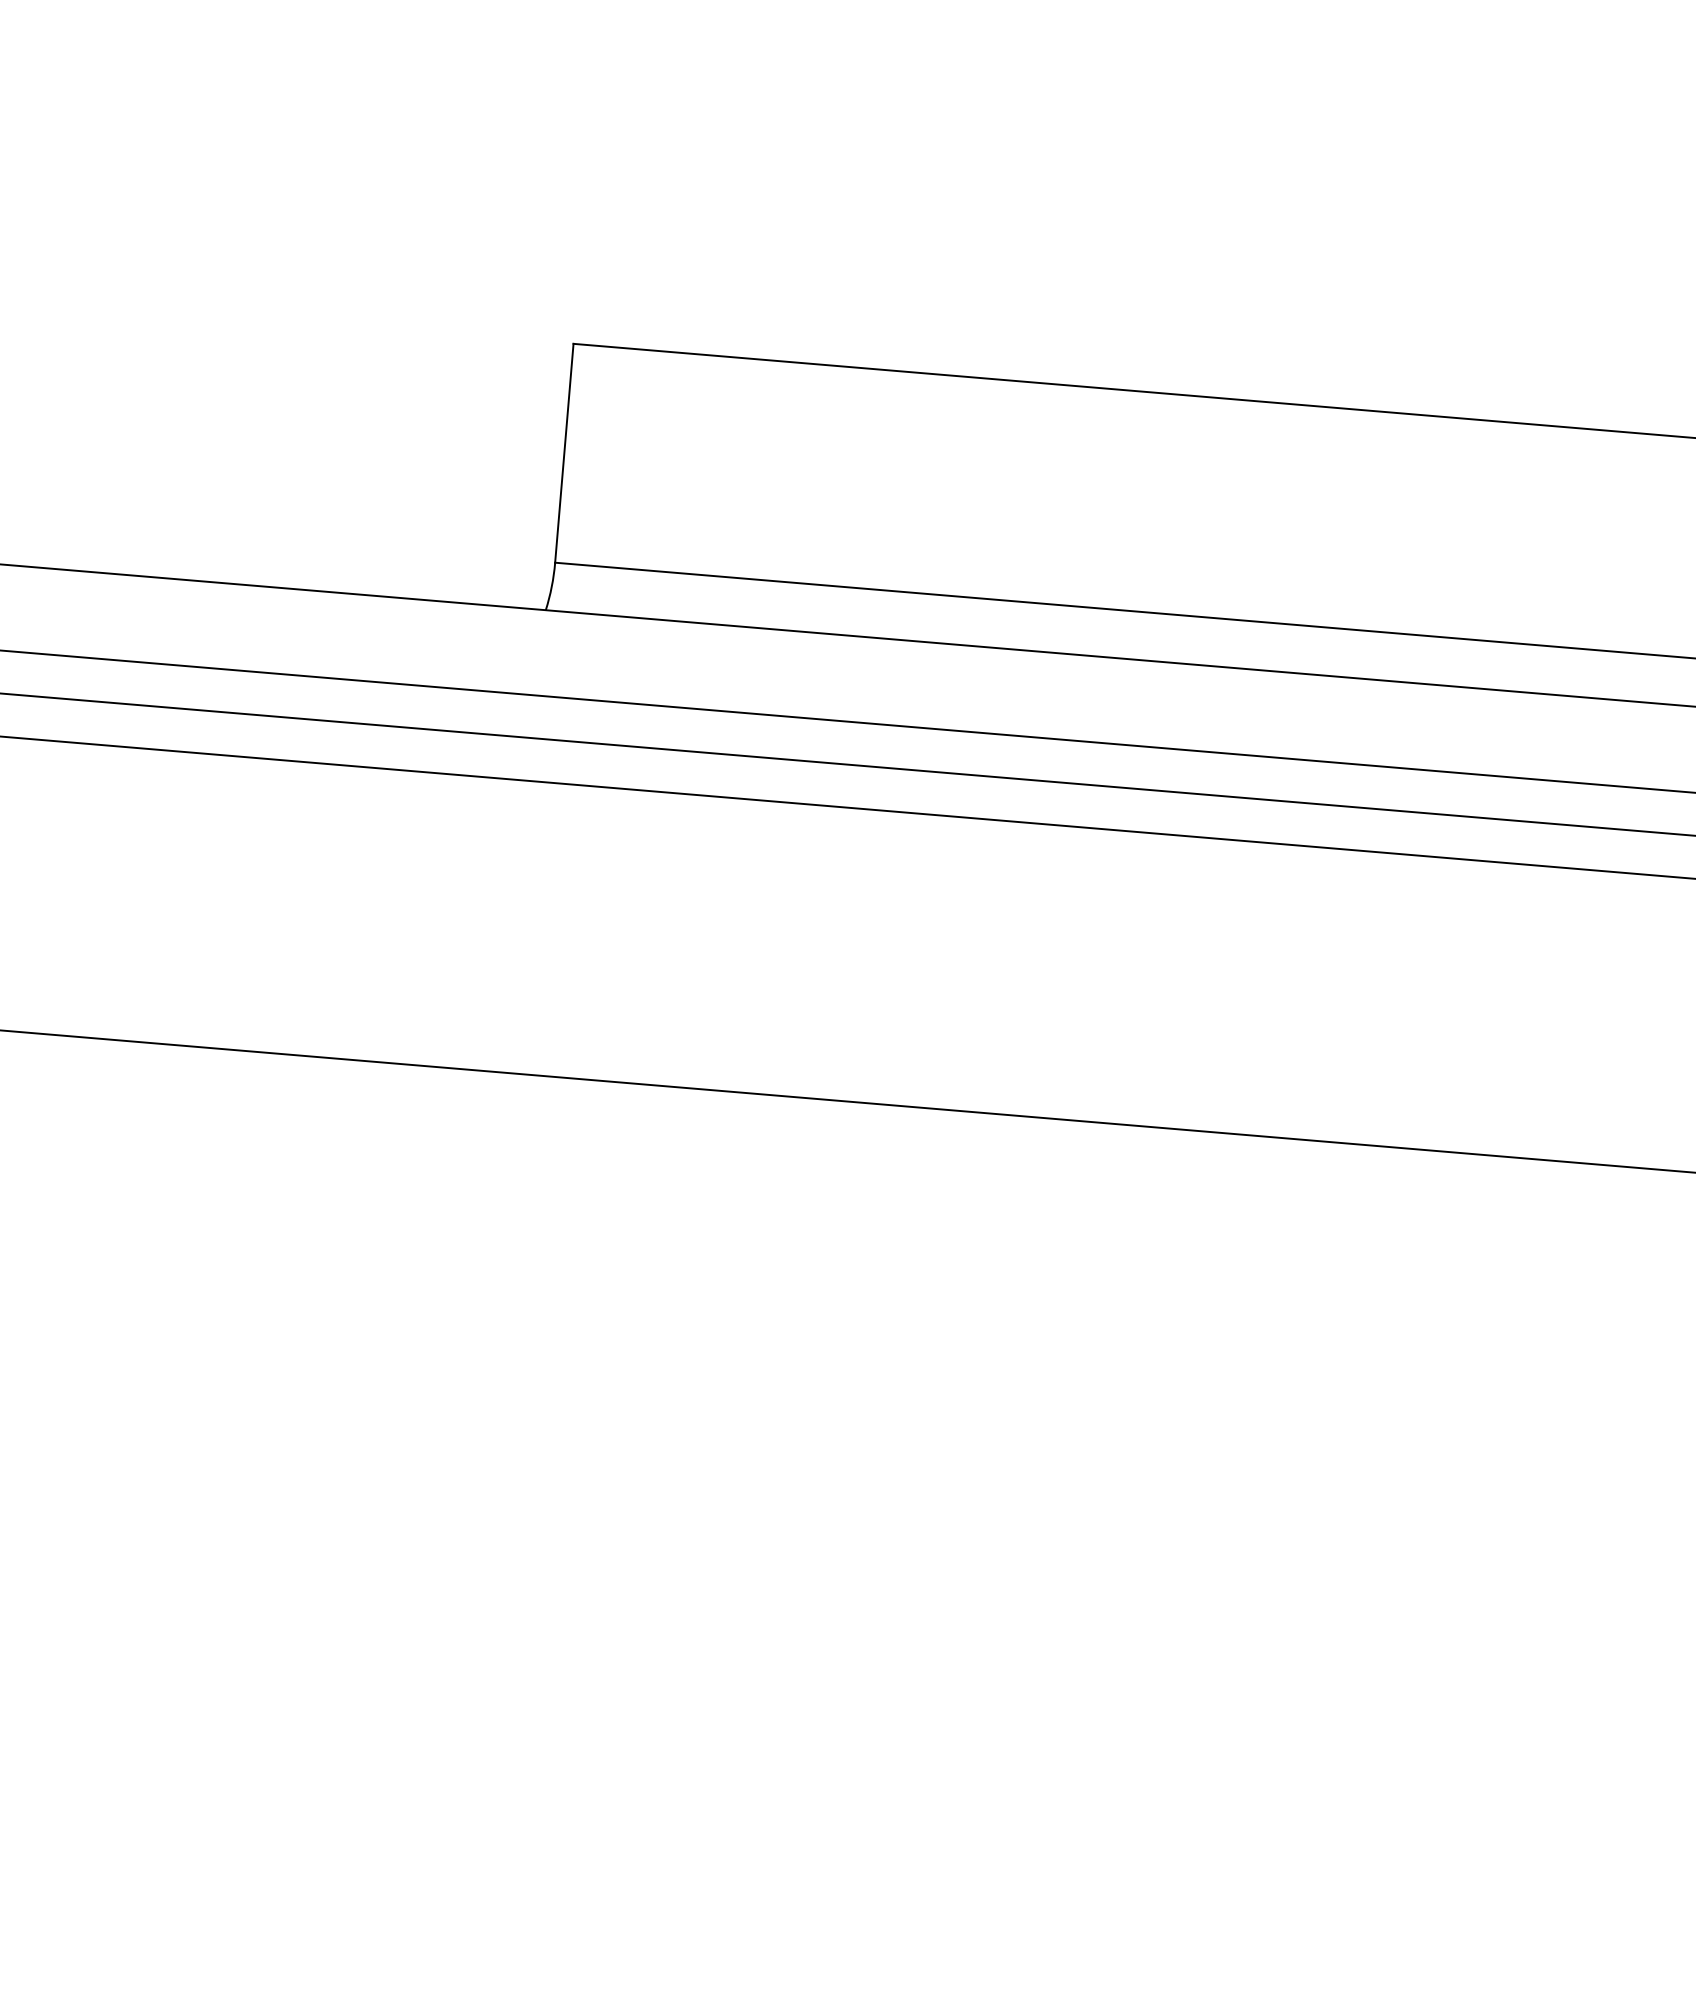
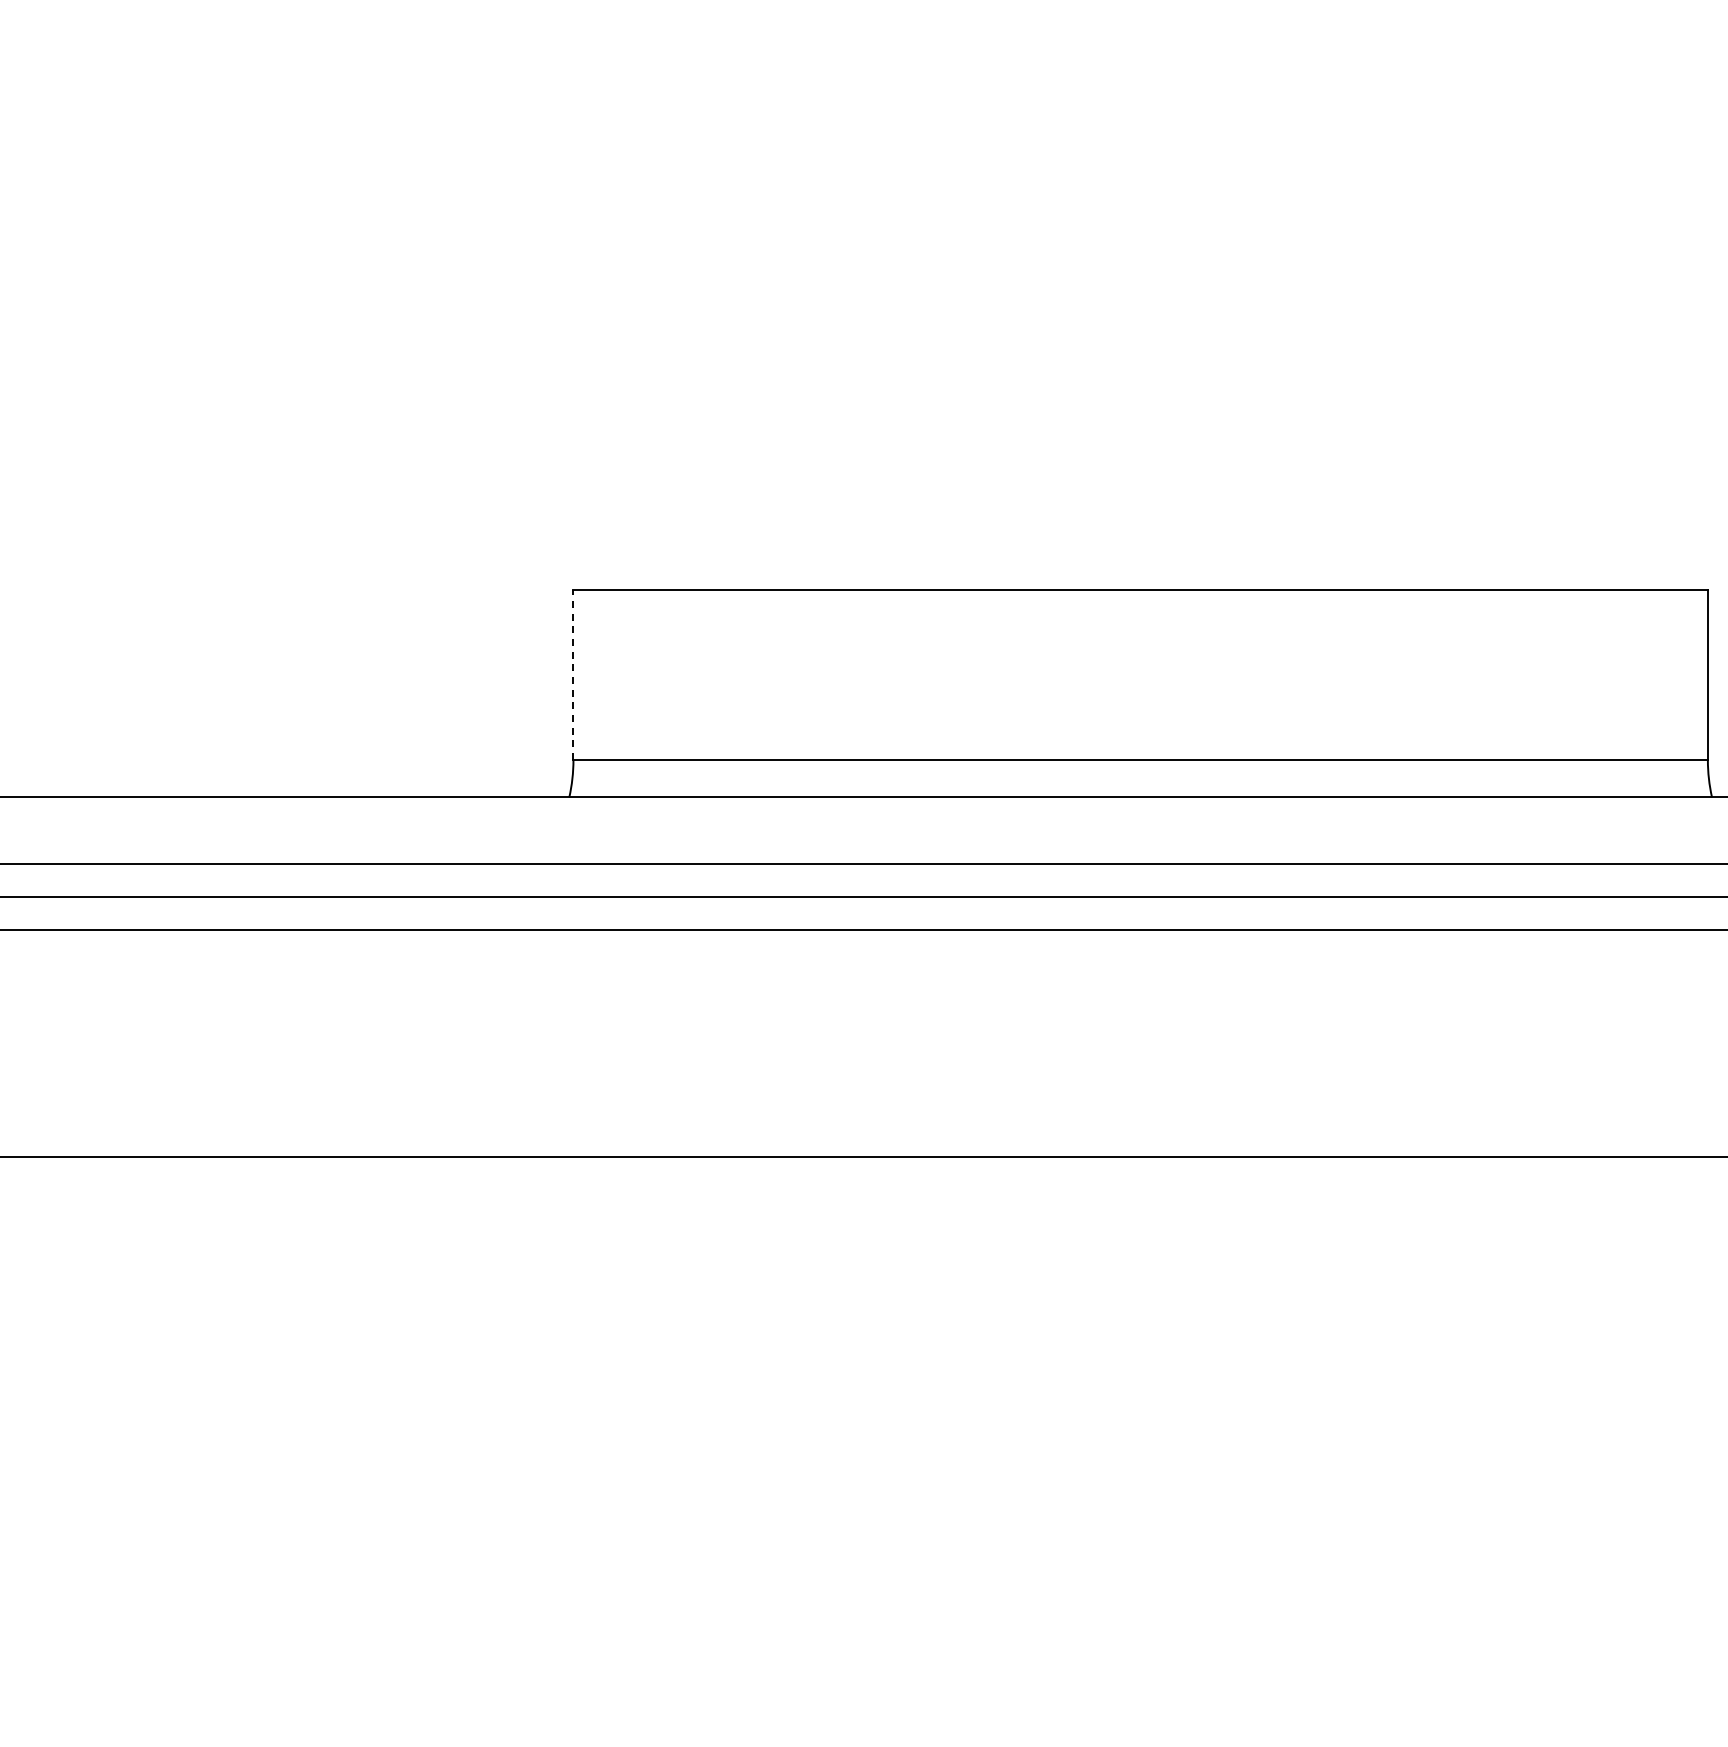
line: (564, 452) -> (573, 674), solid -> dashed

